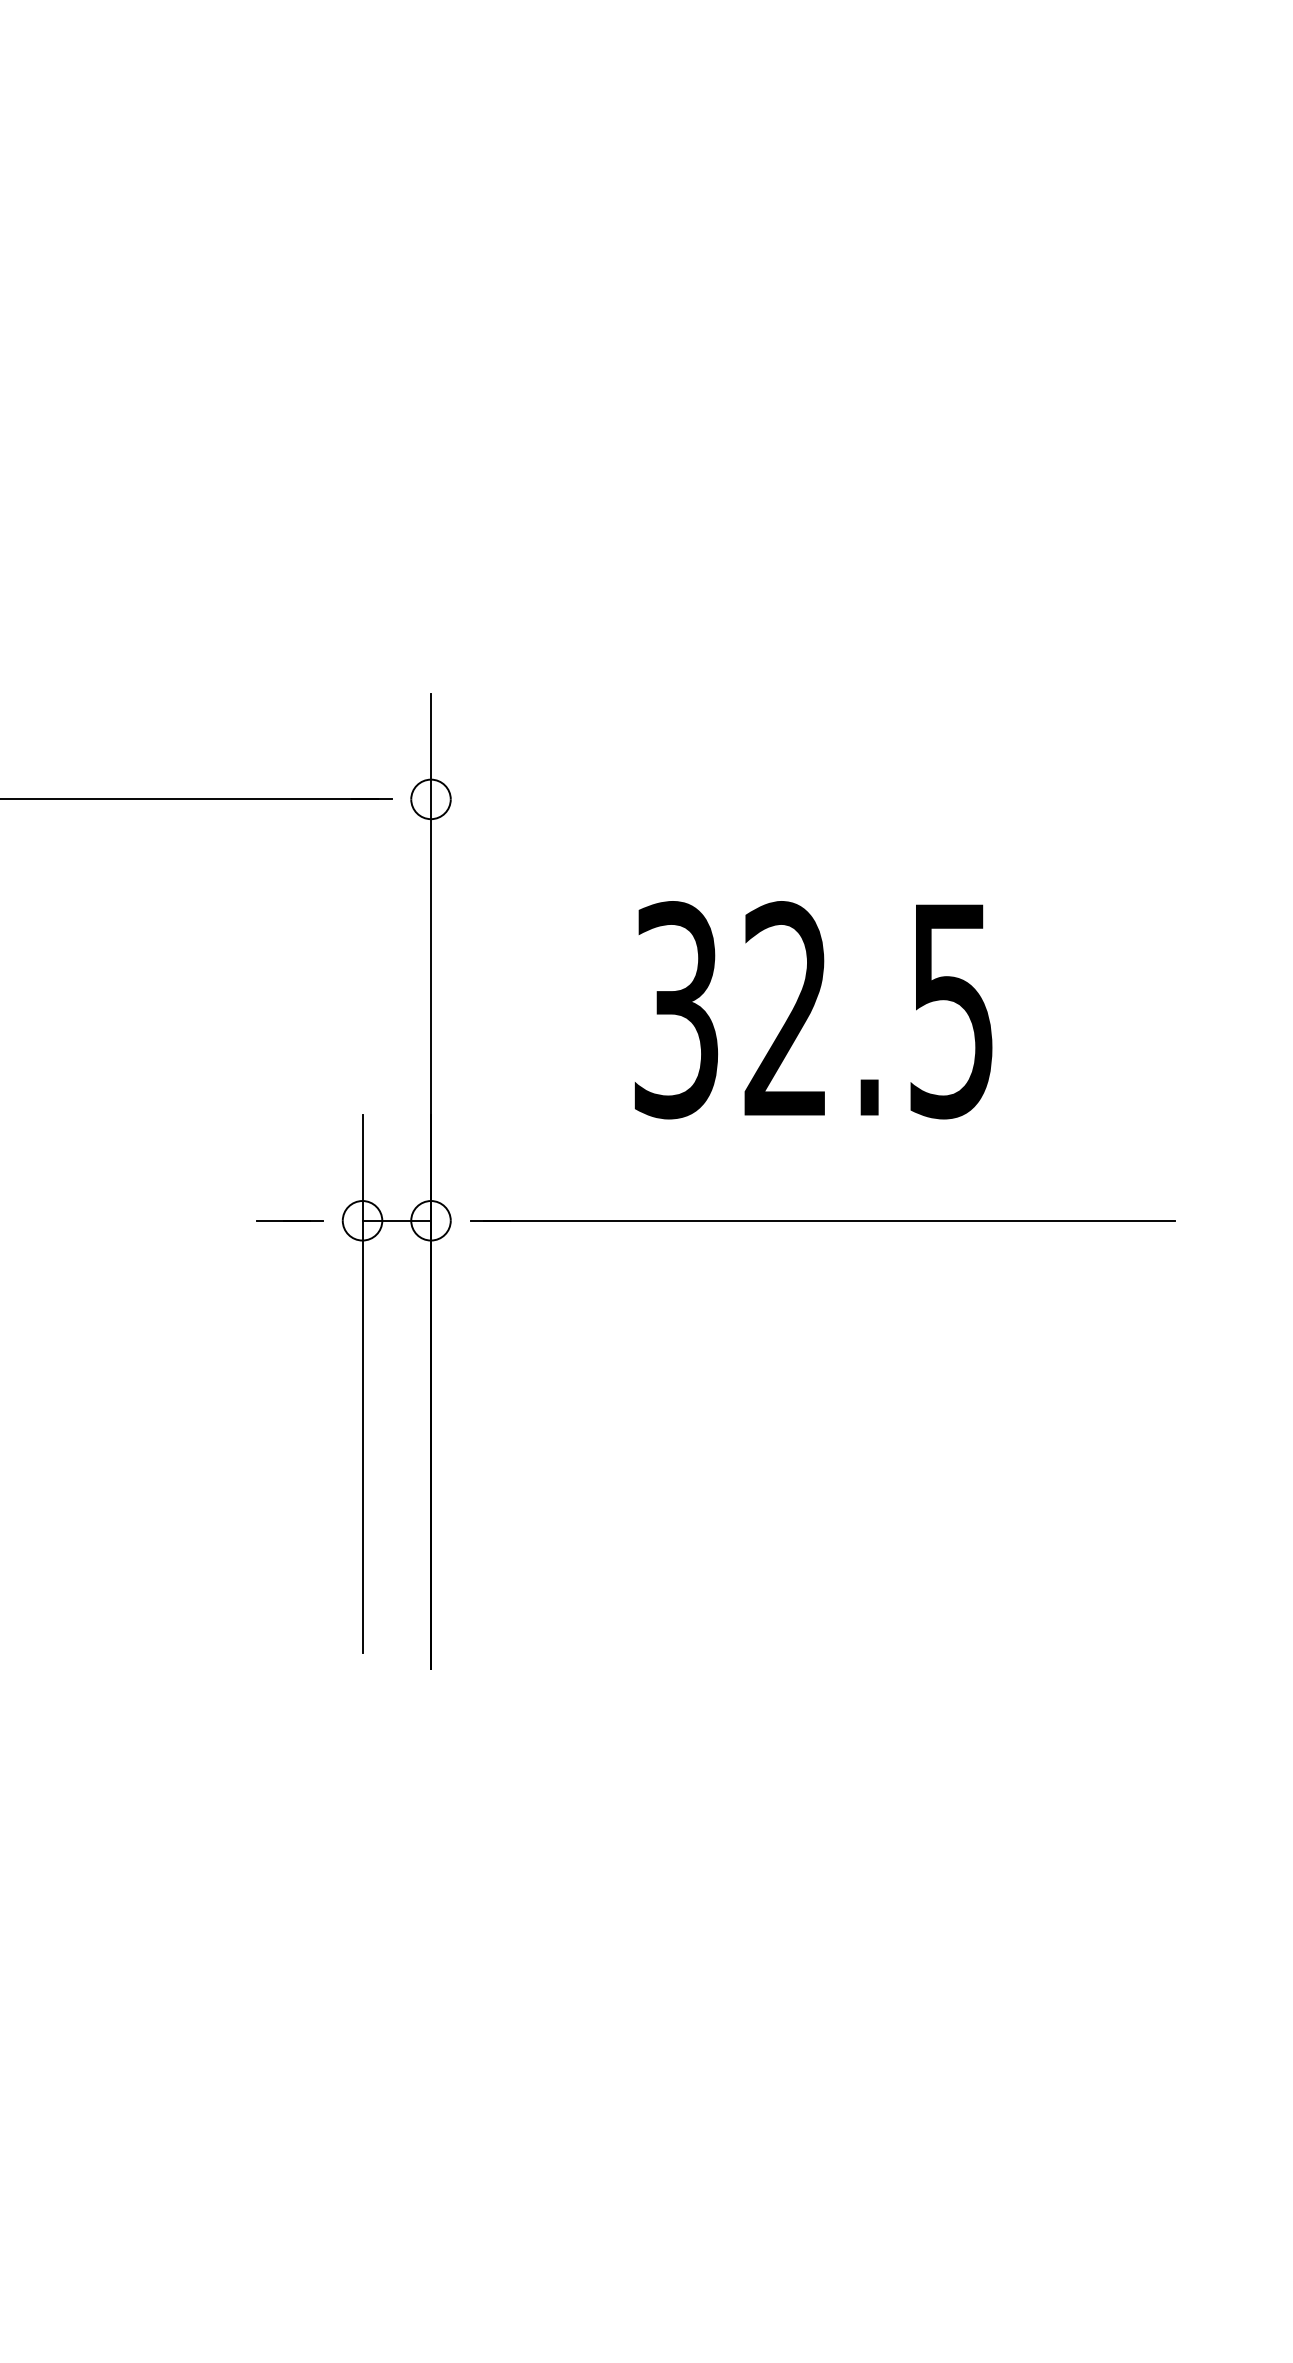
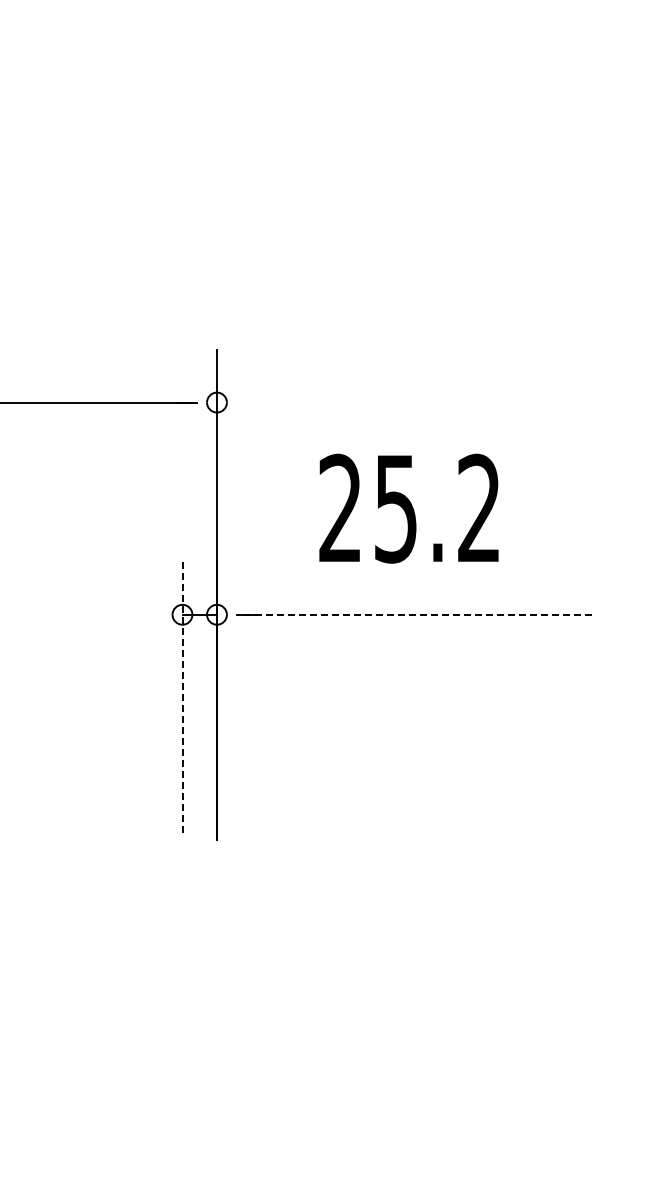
text: (813, 1009) -> (409, 508), 32.5 -> 25.2
line: (289, 1220) -> (145, 614), removed
line: (831, 1220) -> (418, 614), solid -> dashed
line: (362, 1383) -> (182, 696), solid -> dashed

